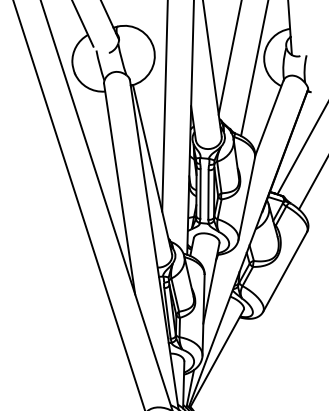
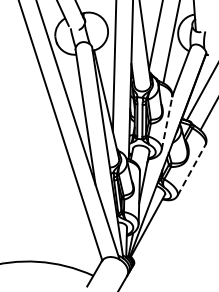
line: (245, 198) -> (166, 123), solid -> dashed
line: (285, 270) -> (191, 169), solid -> dashed

